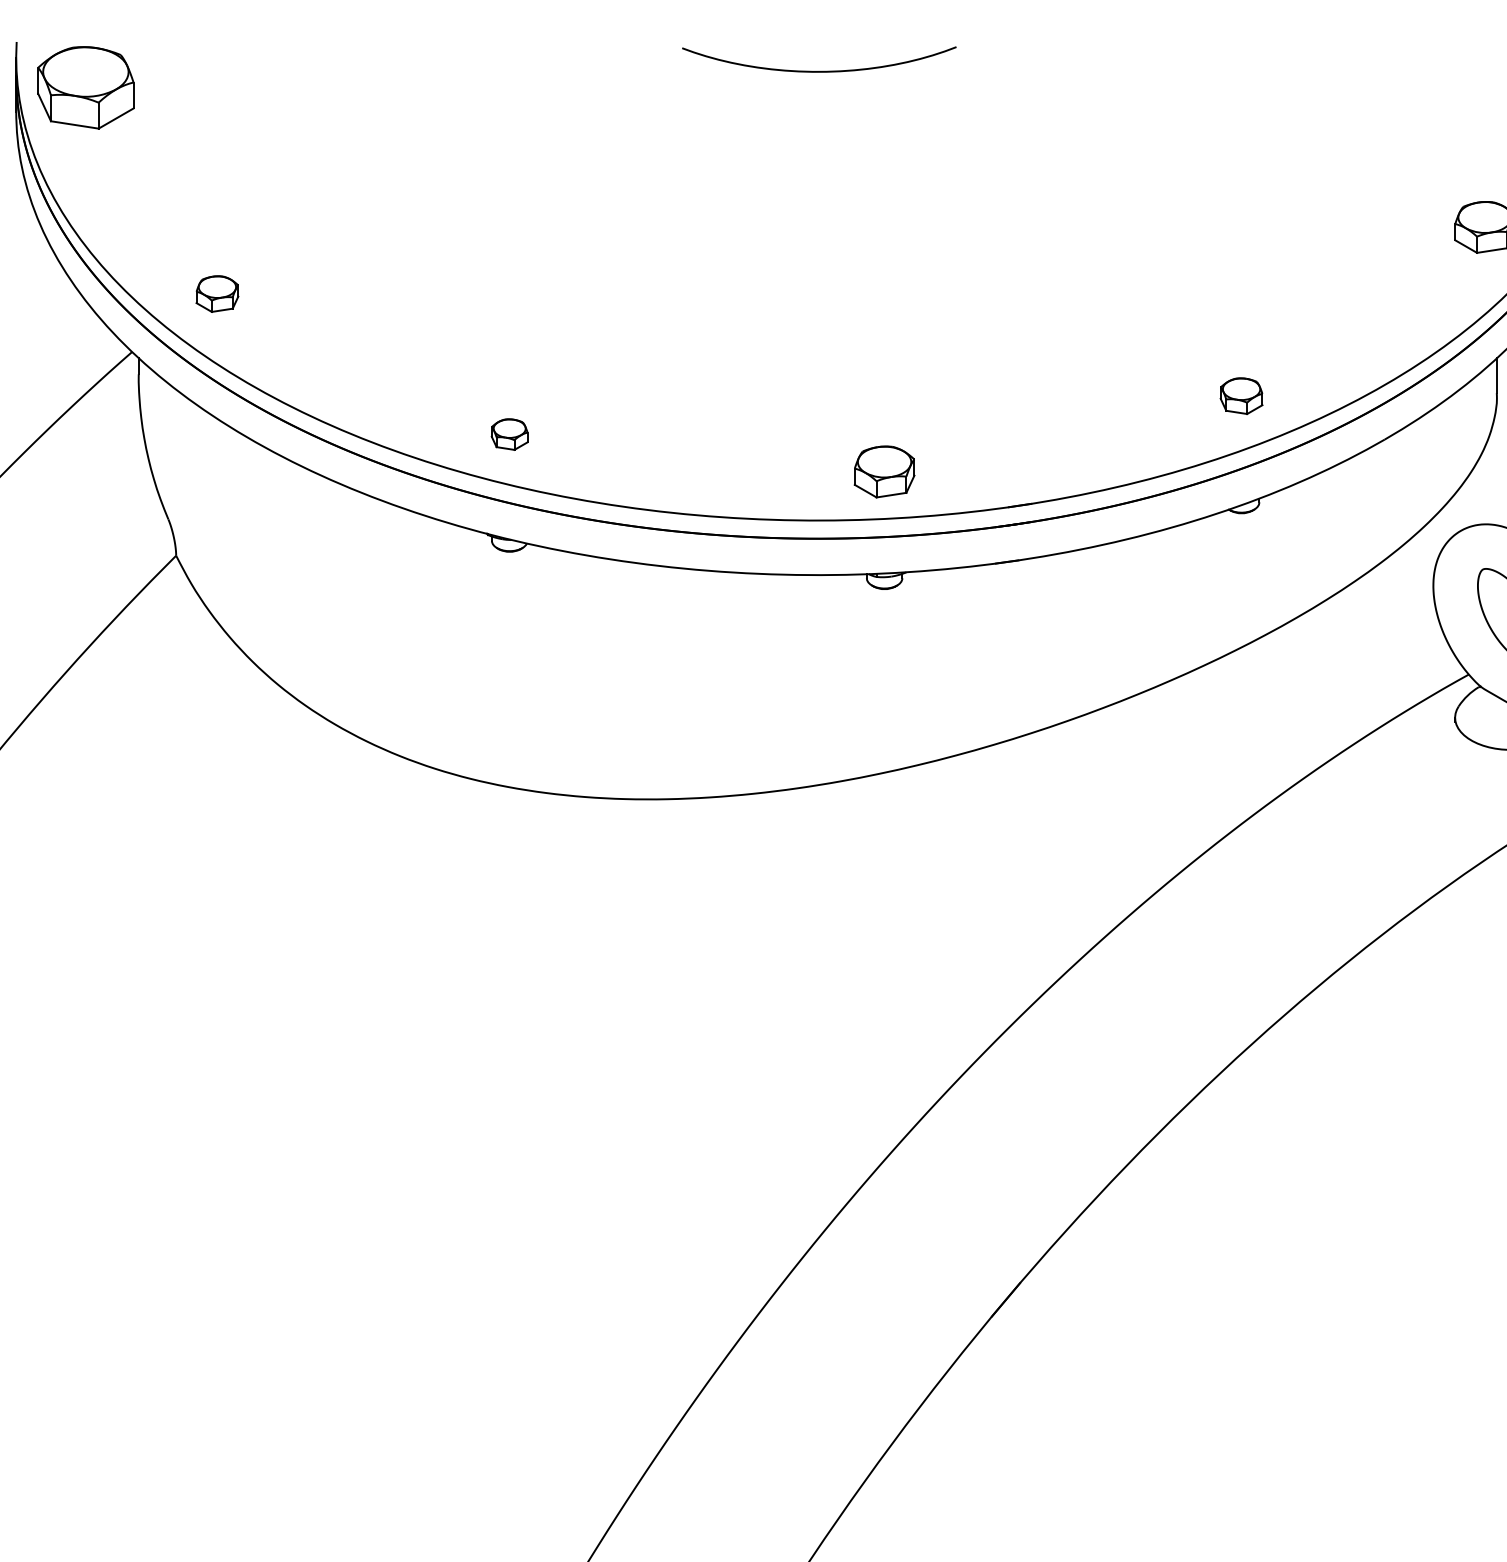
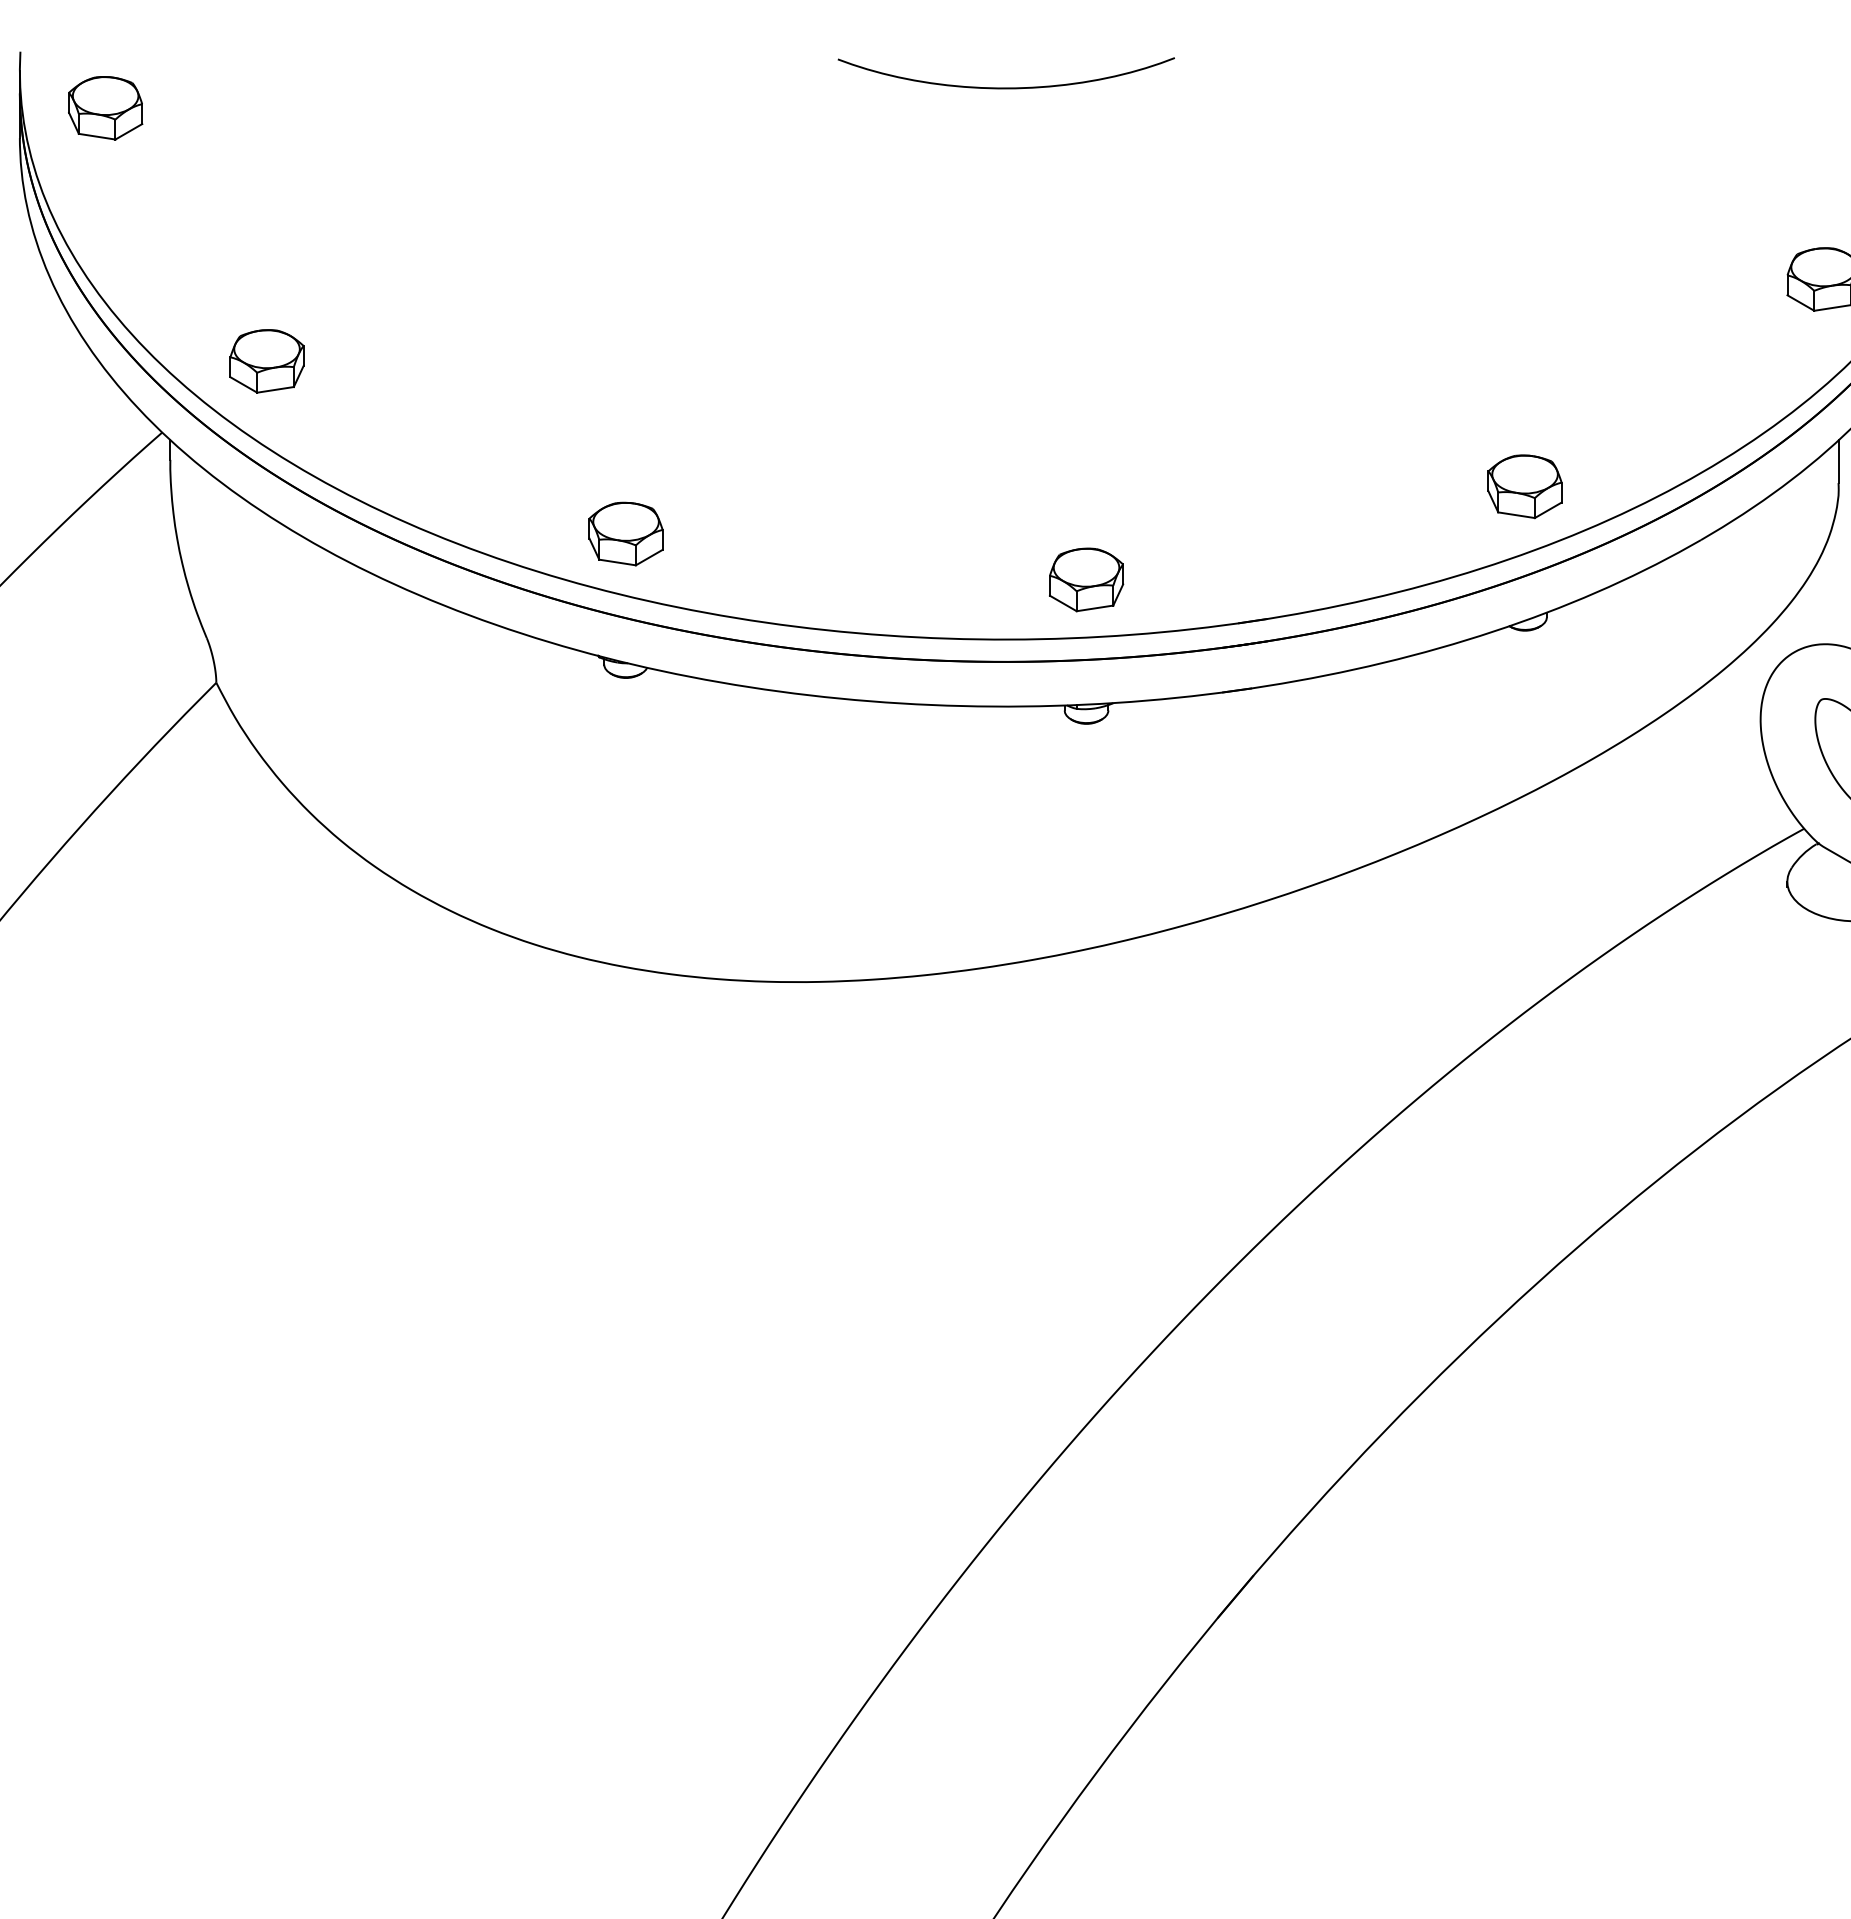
part: (85, 88) -> (105, 108), size x0.62
part: (217, 294) -> (266, 361), size x1.43
part: (1241, 395) -> (1524, 486), size x1.43
part: (509, 434) -> (625, 533), size x1.67

